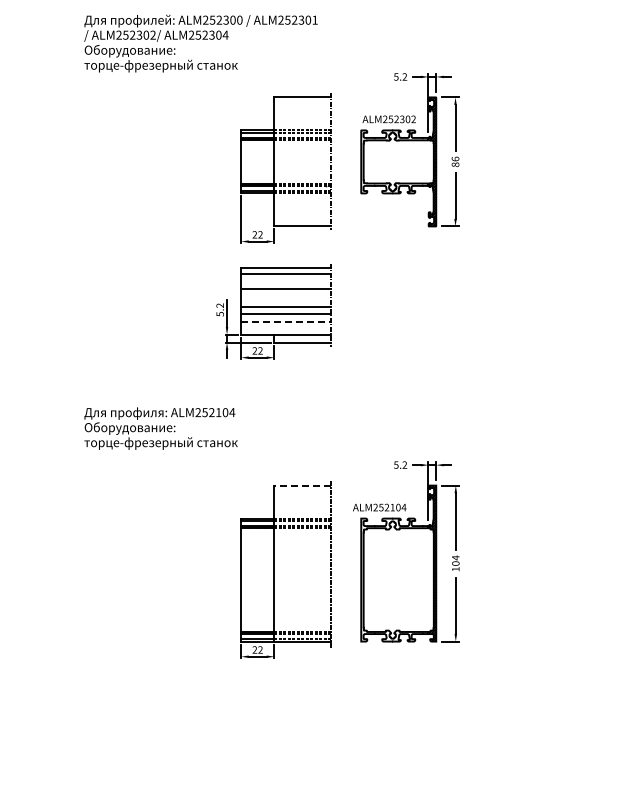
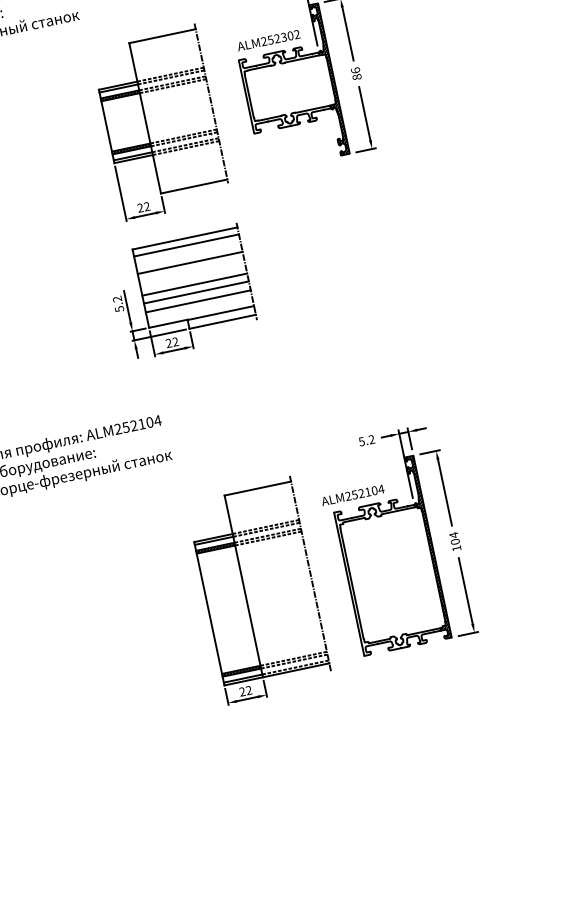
line: (286, 321) -> (198, 301), dashed -> solid
line: (302, 485) -> (257, 488), dashed -> solid

